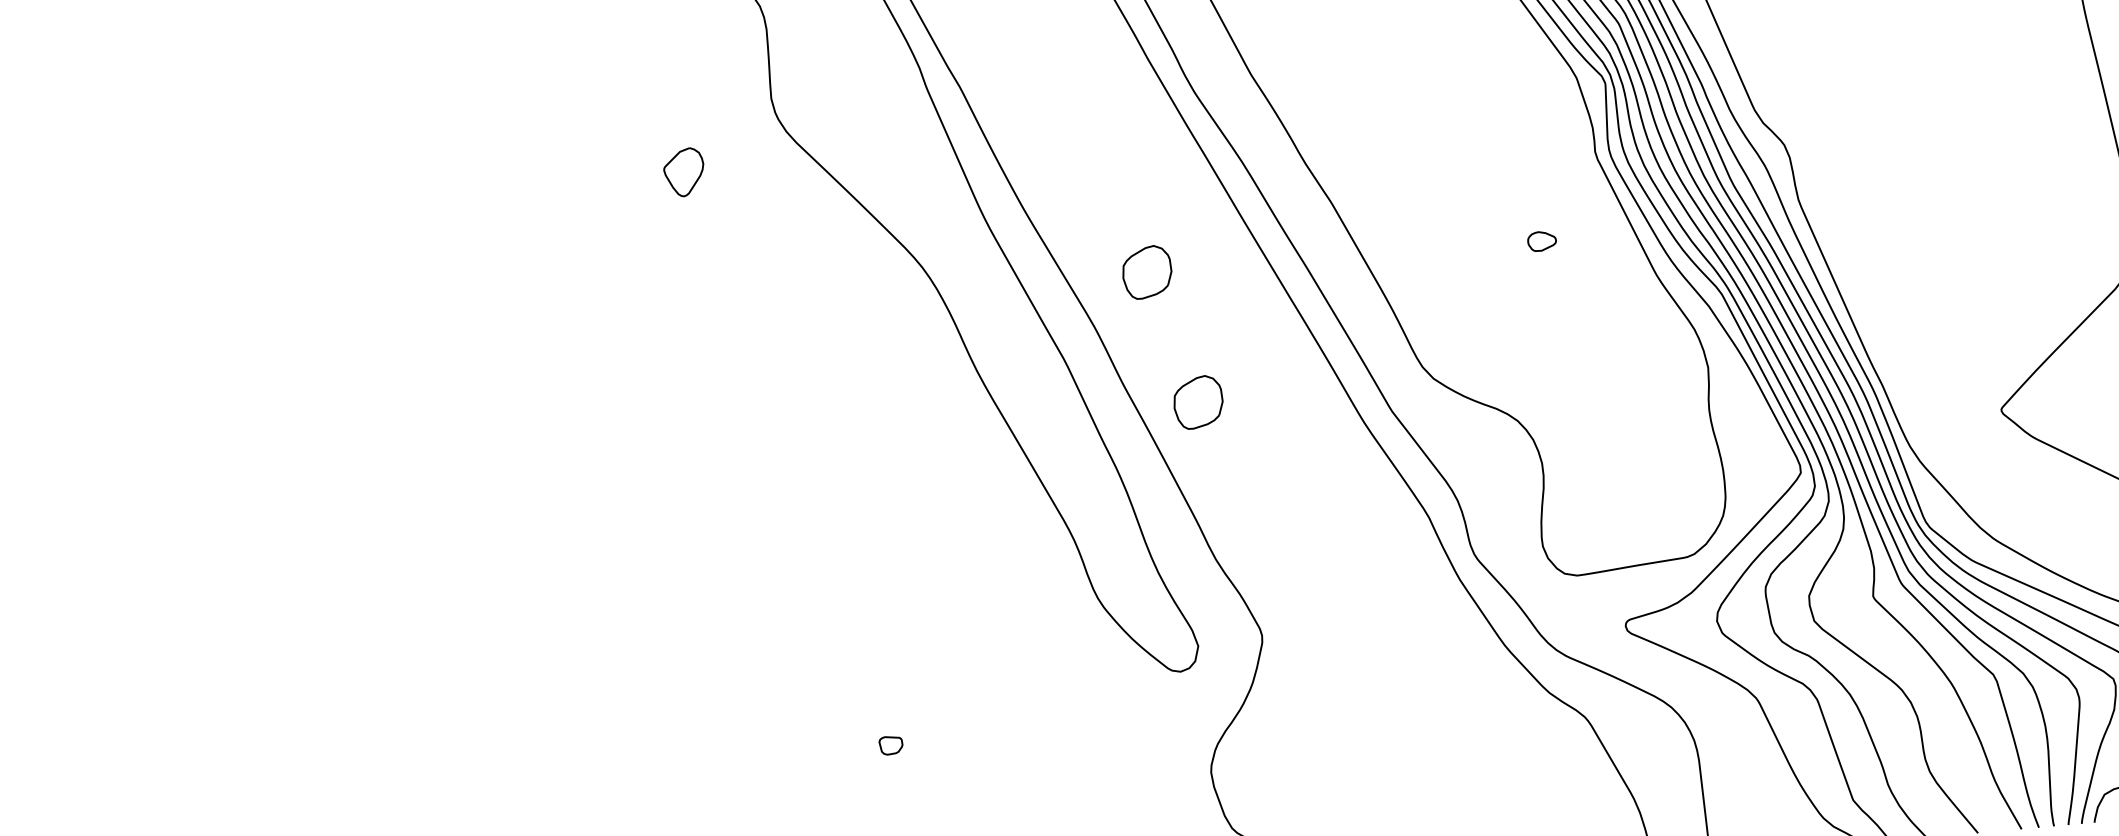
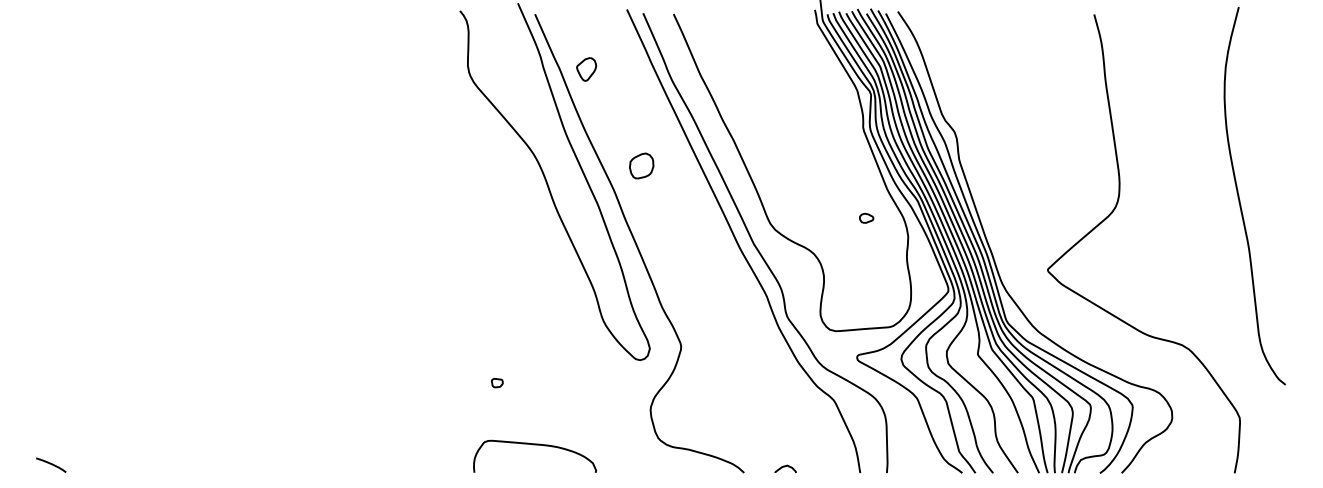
part: (683, 172) -> (586, 69), moved
part: (1541, 239) -> (866, 217), moved
part: (1197, 401) -> (660, 230), removed

